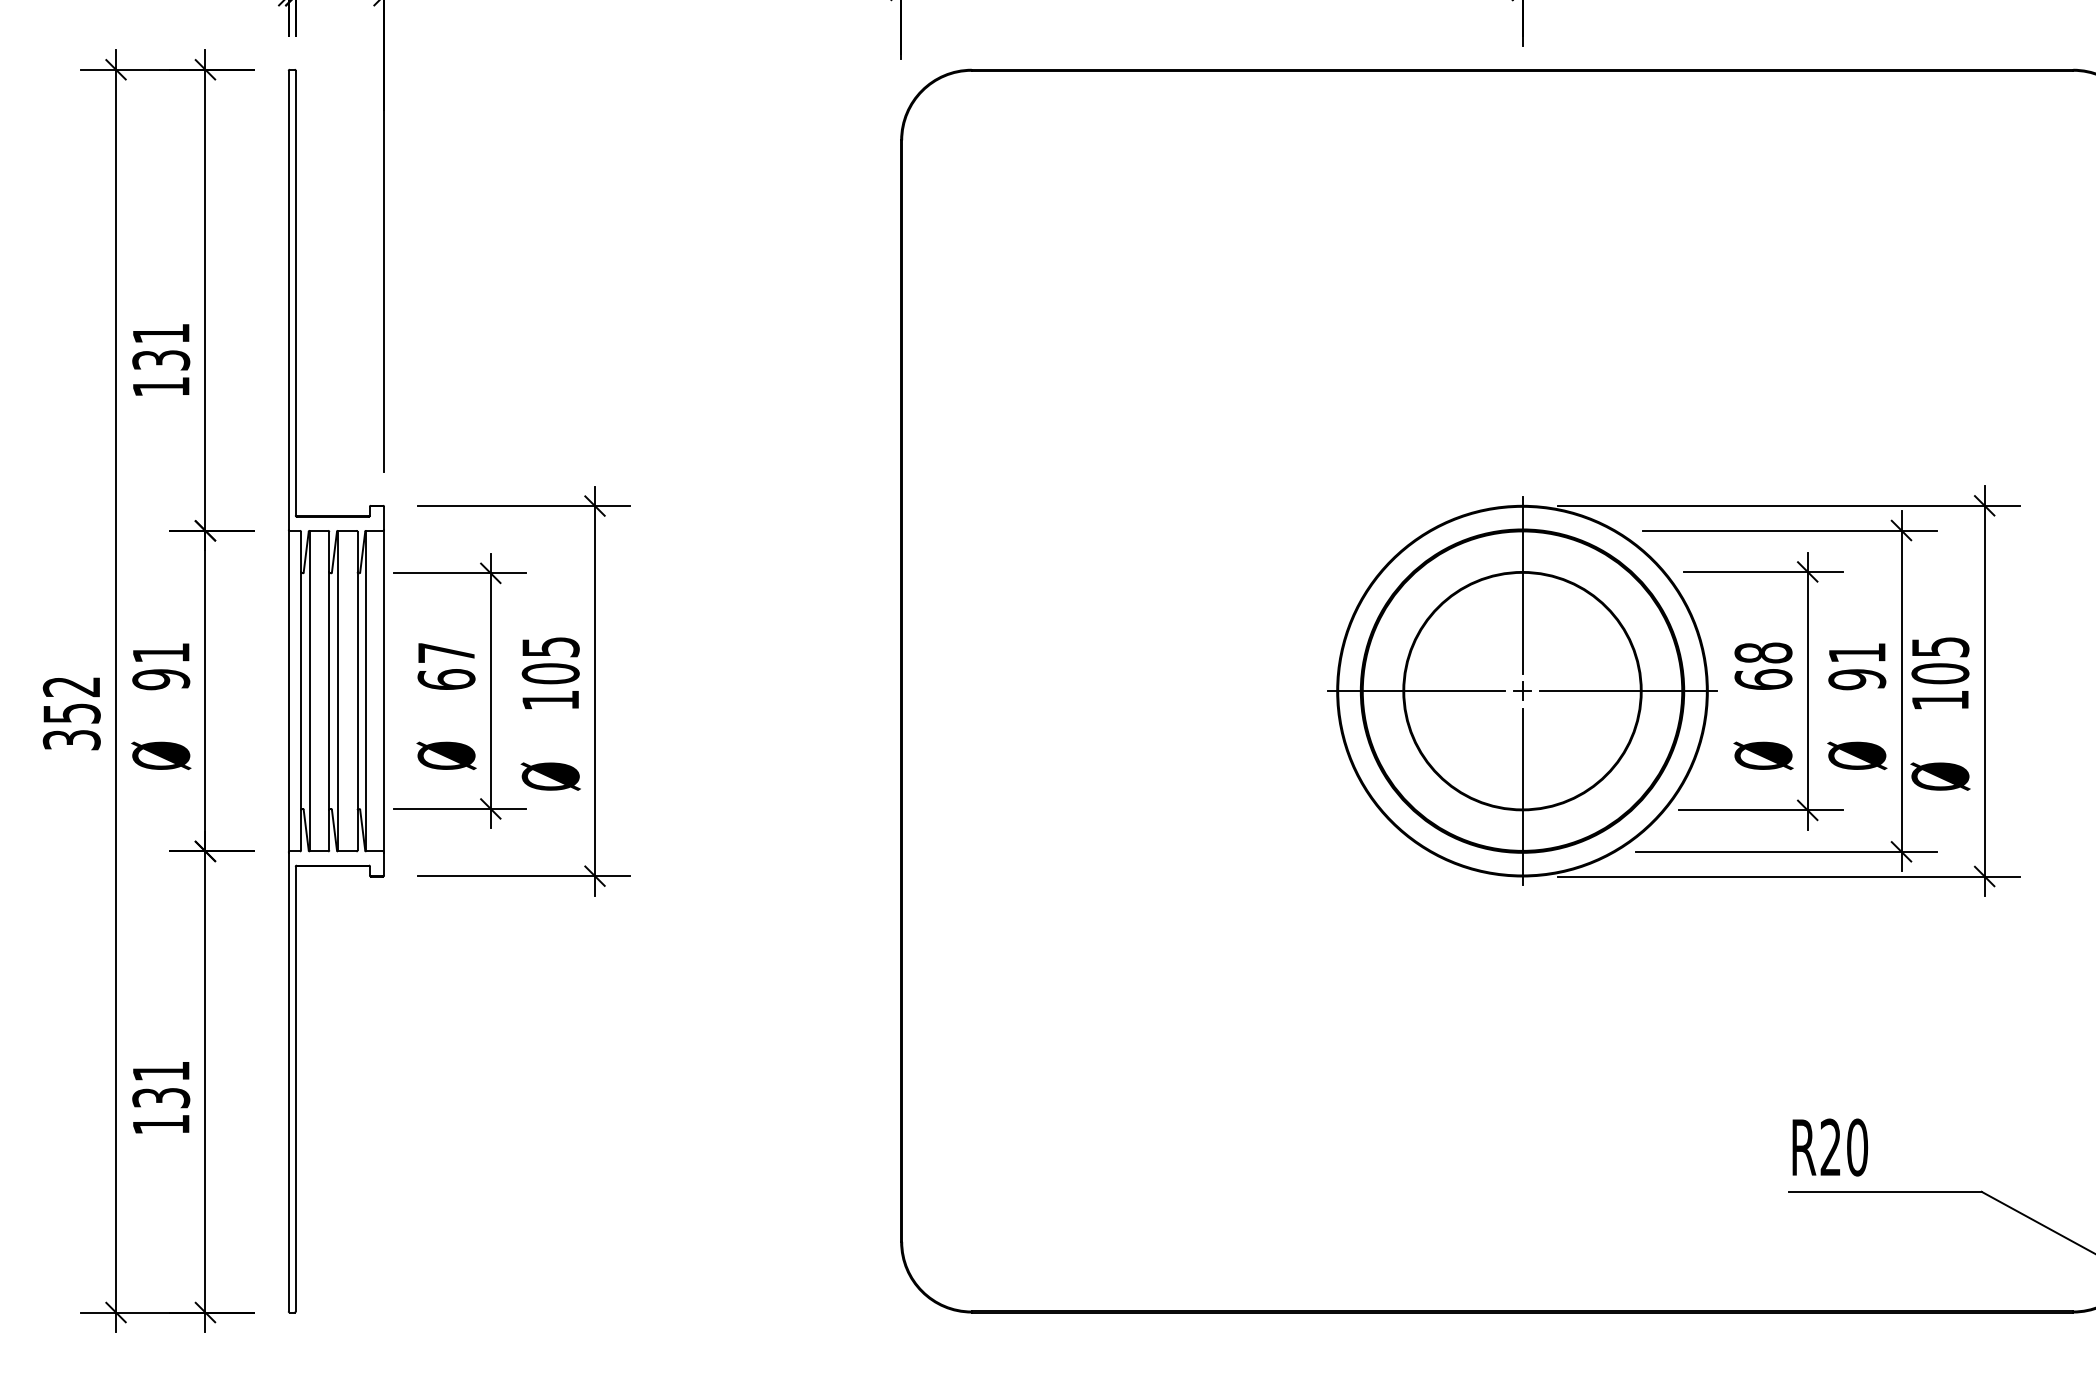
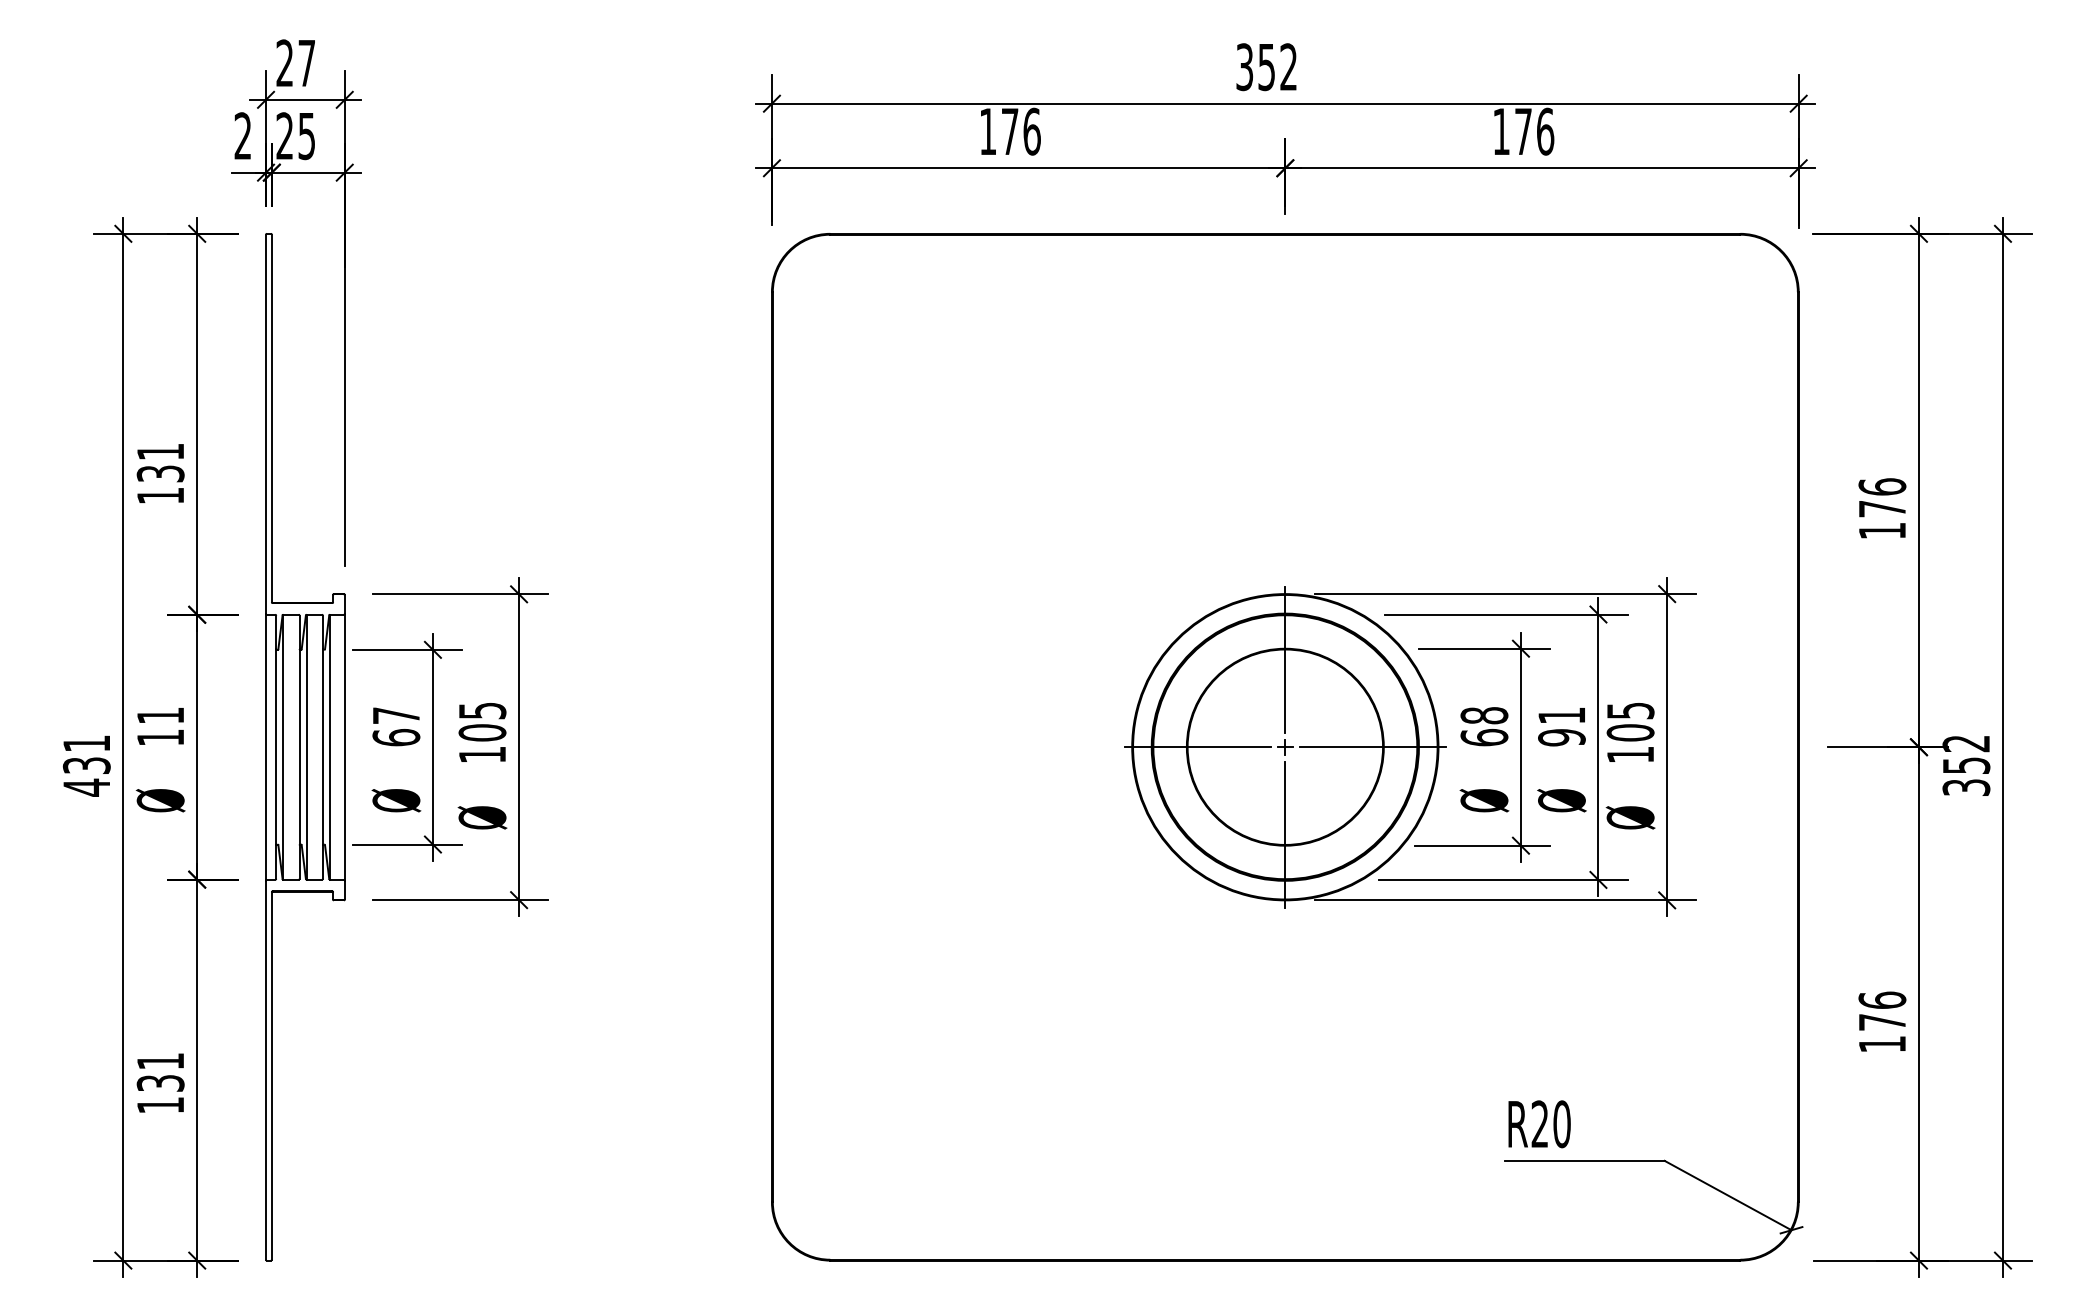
text: (161, 679) -> (160, 737), 91 -> 11
text: (71, 713) -> (86, 765), 352 -> 431

